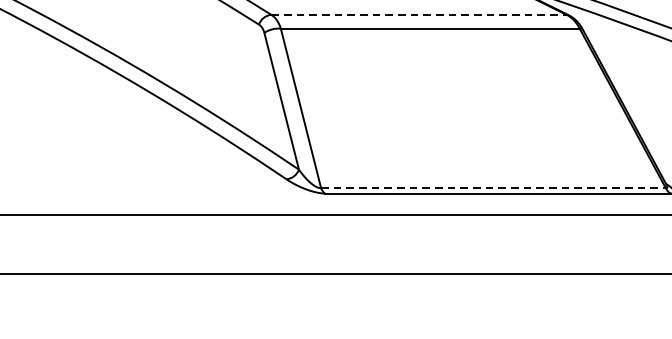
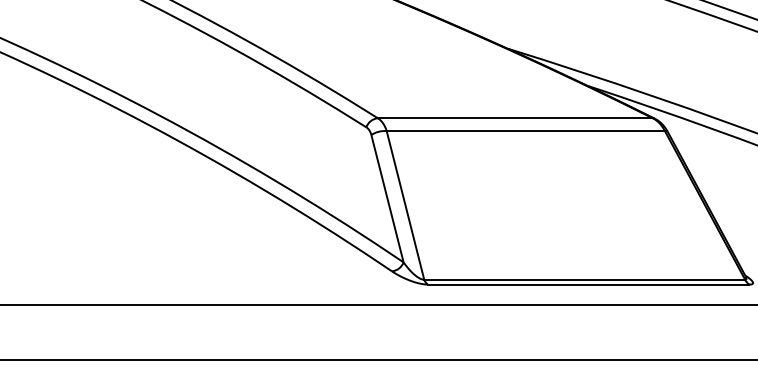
line: (419, 15) -> (515, 118), dashed -> solid
line: (494, 188) -> (585, 279), dashed -> solid

